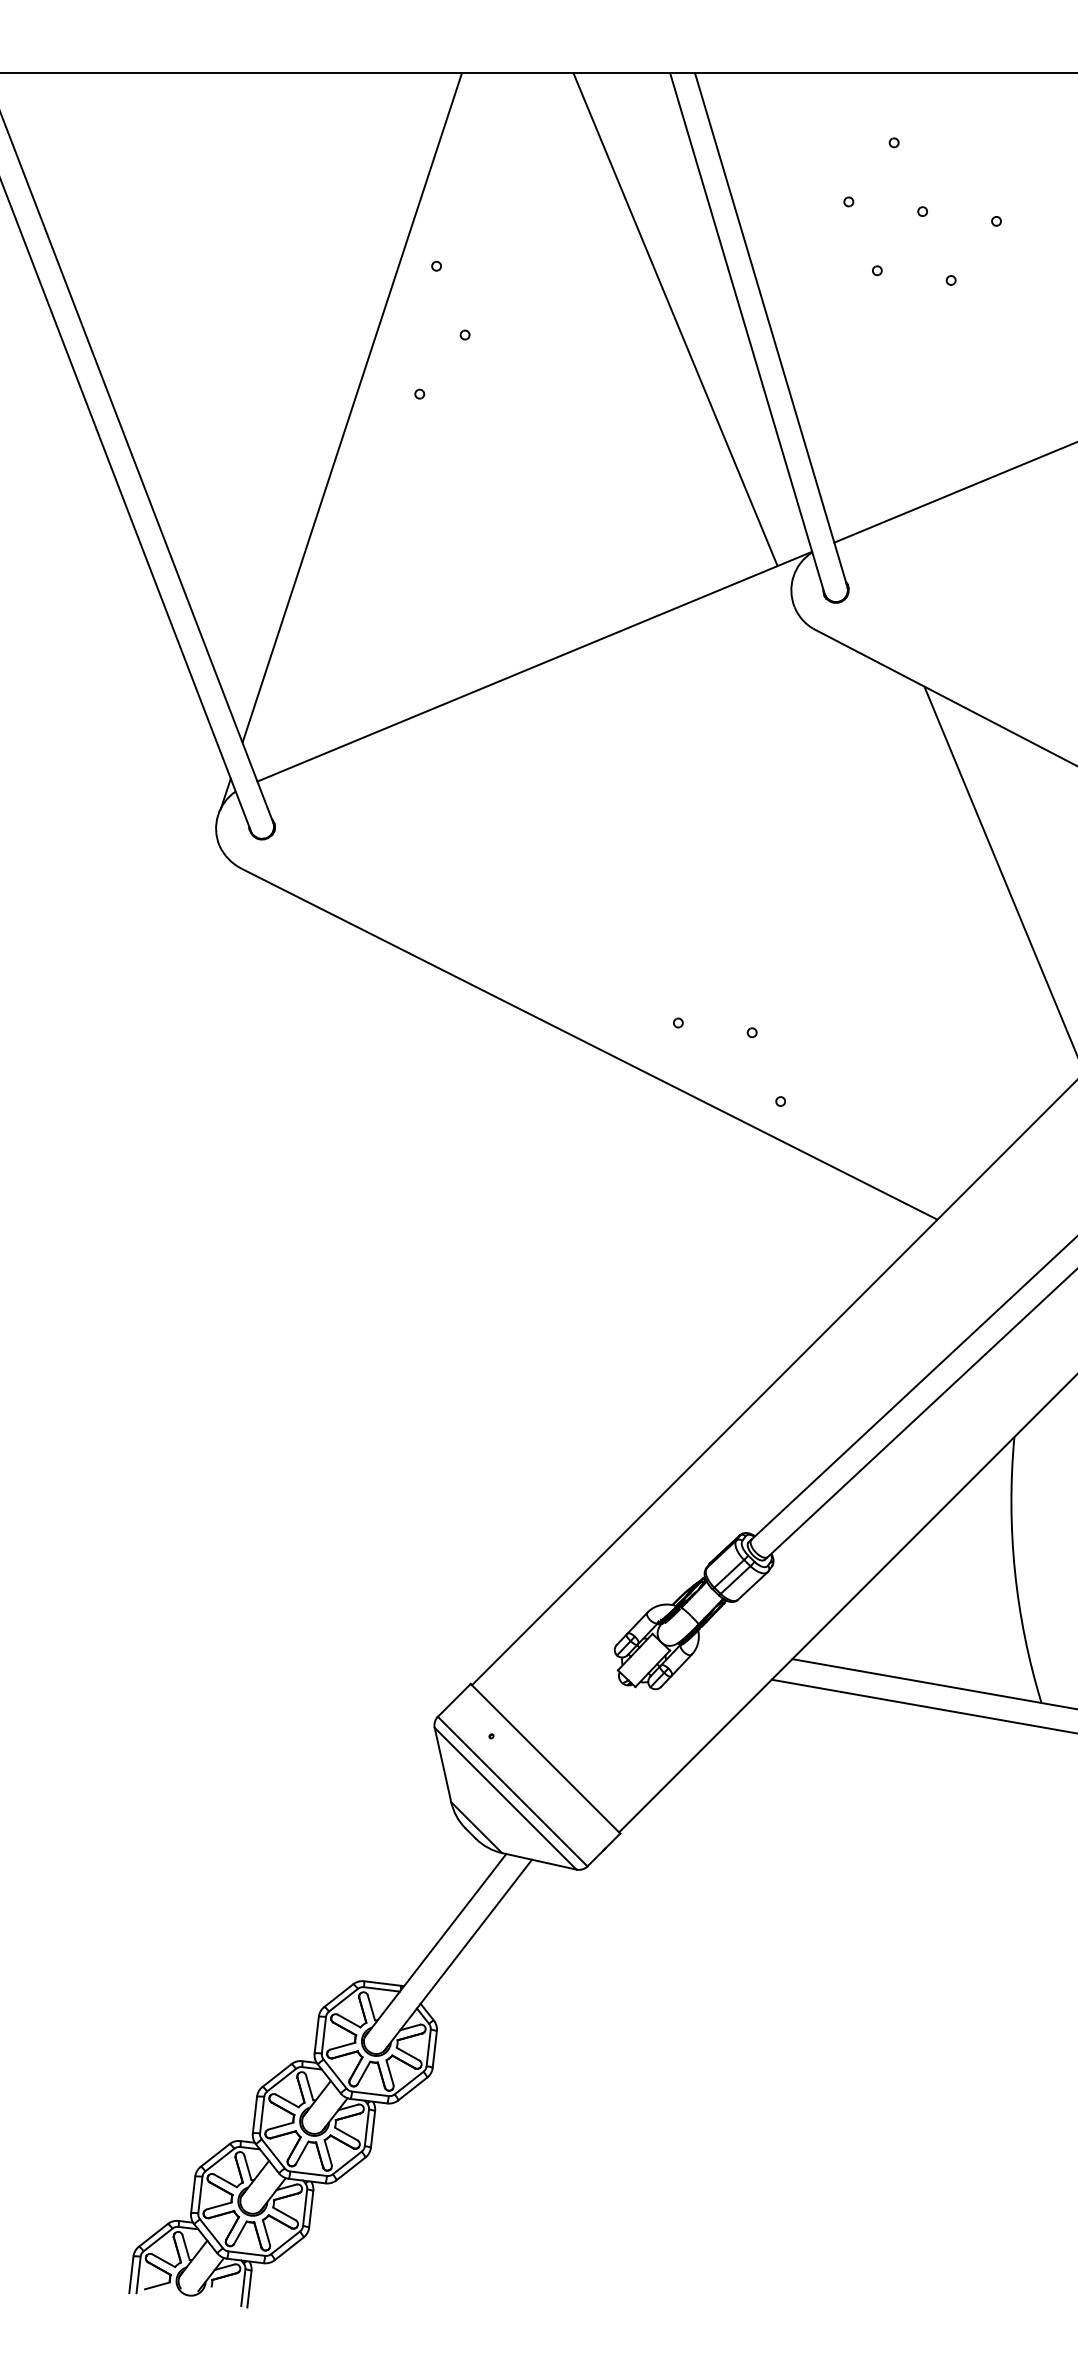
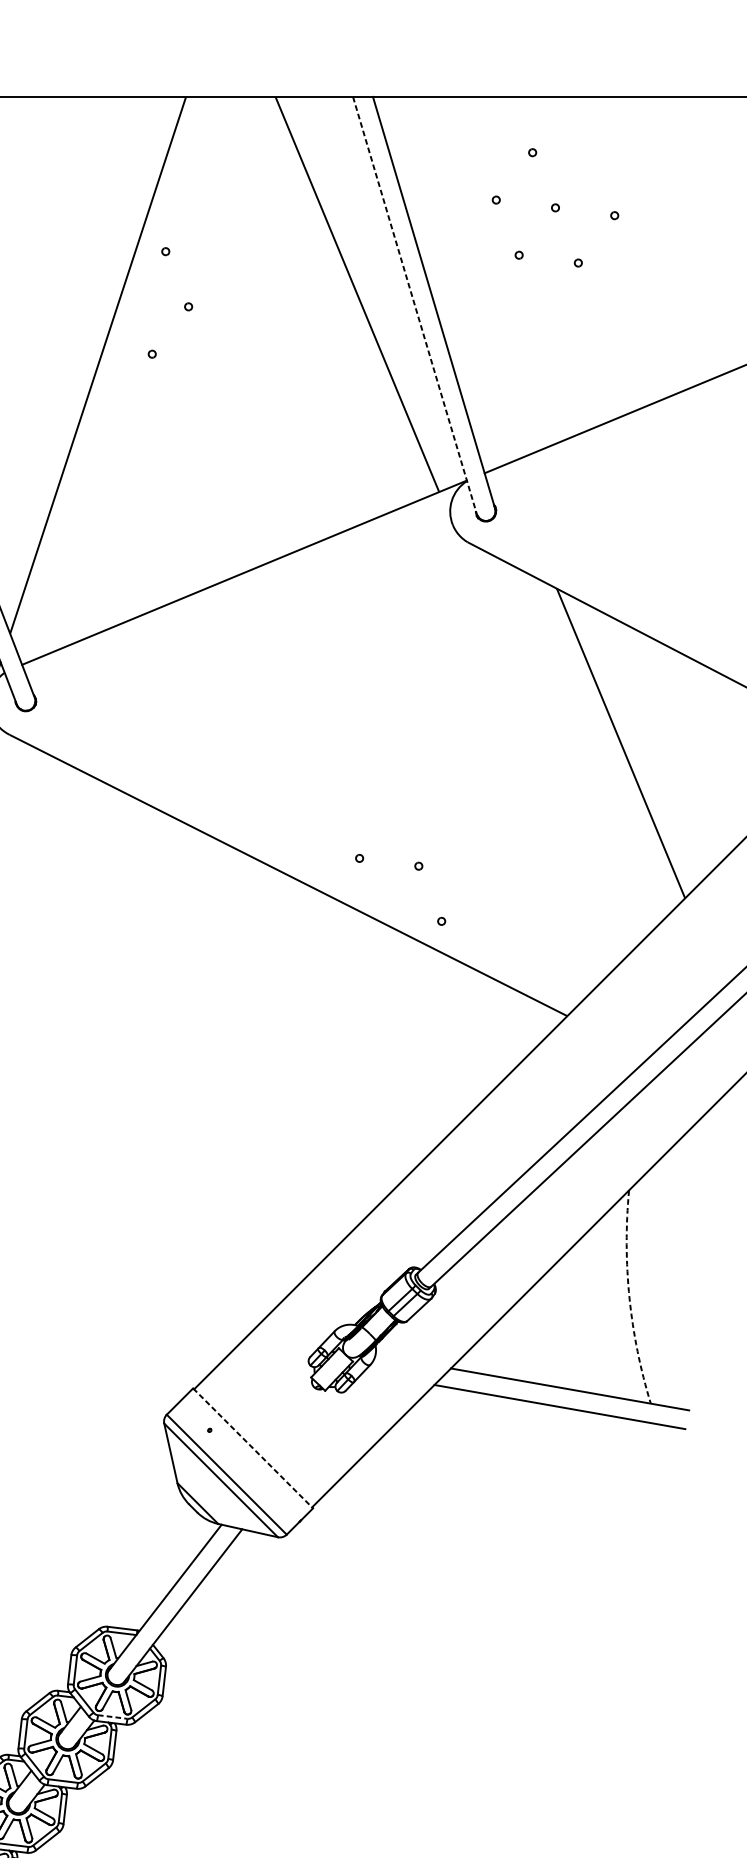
line: (747, 333) -> (415, 305), solid -> dashed
arc: (1014, 1571) -> (629, 1298), solid -> dashed
line: (545, 1758) -> (253, 1448), solid -> dashed
line: (370, 2093) -> (112, 1716), solid -> dashed

